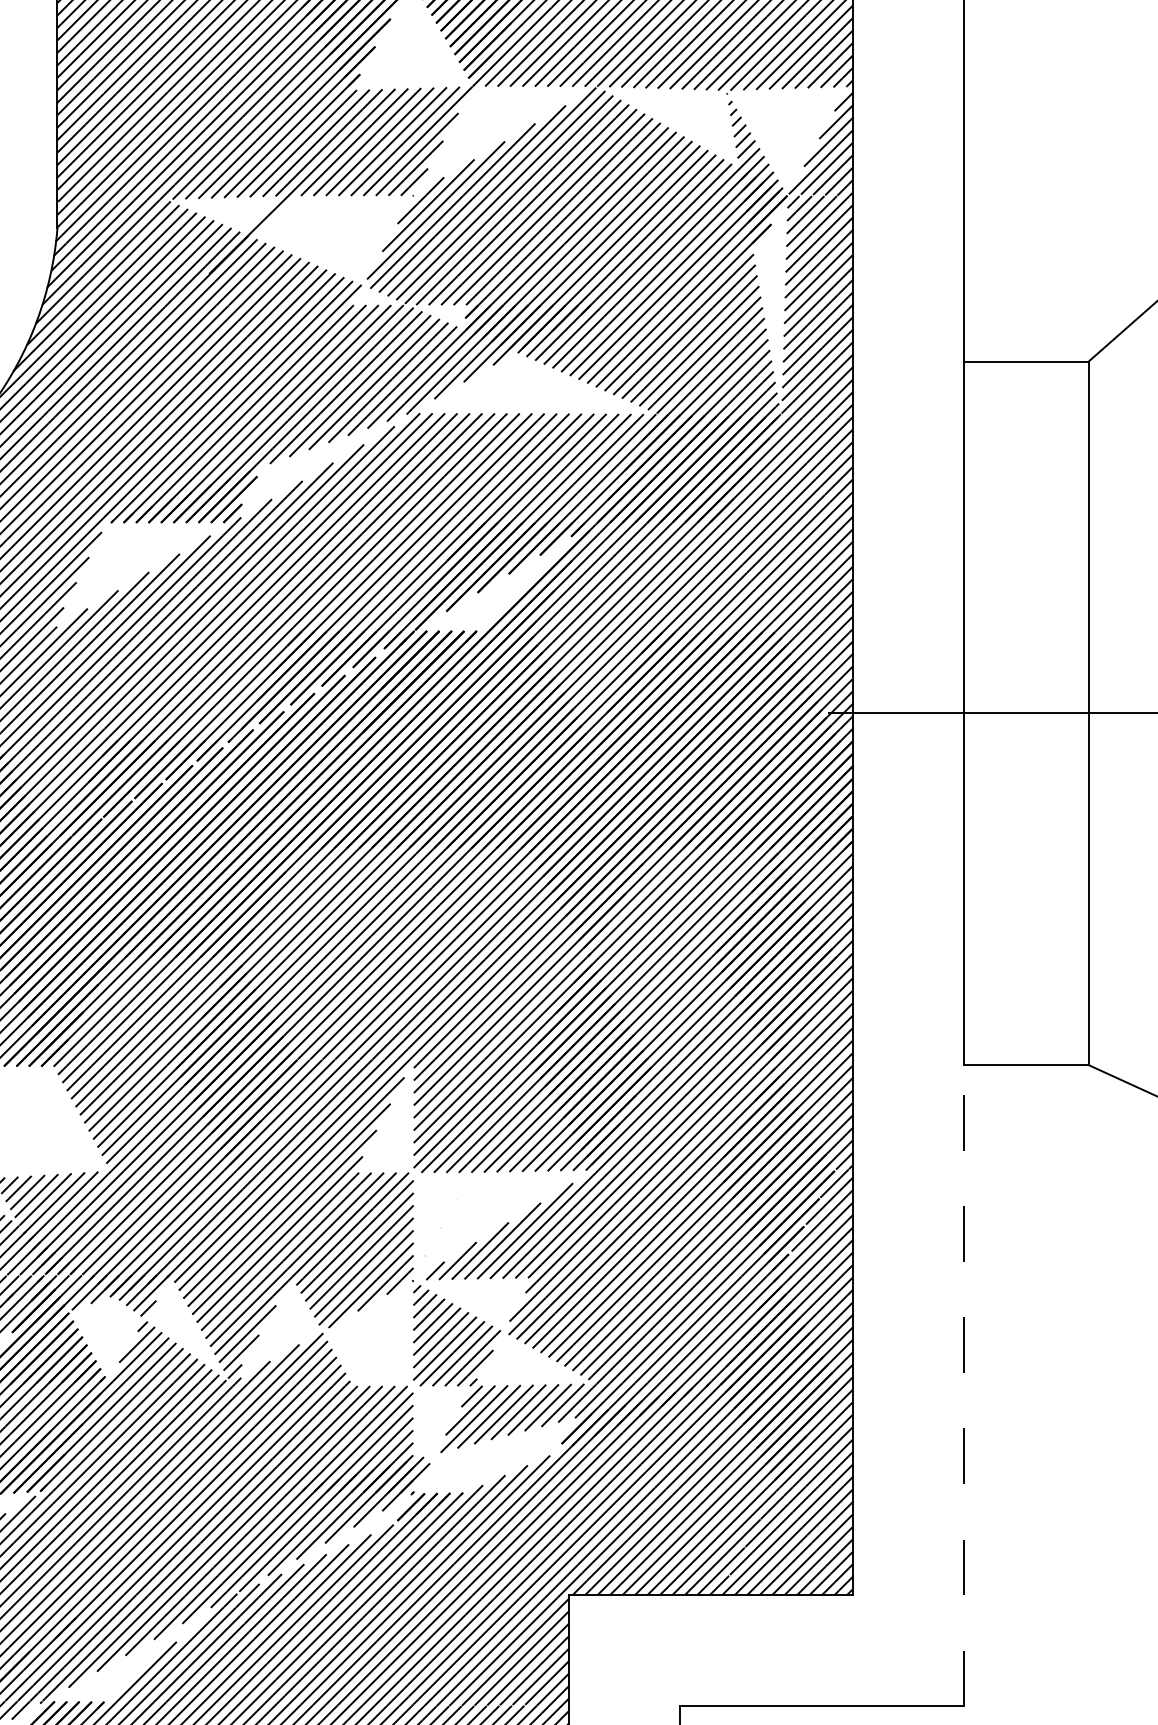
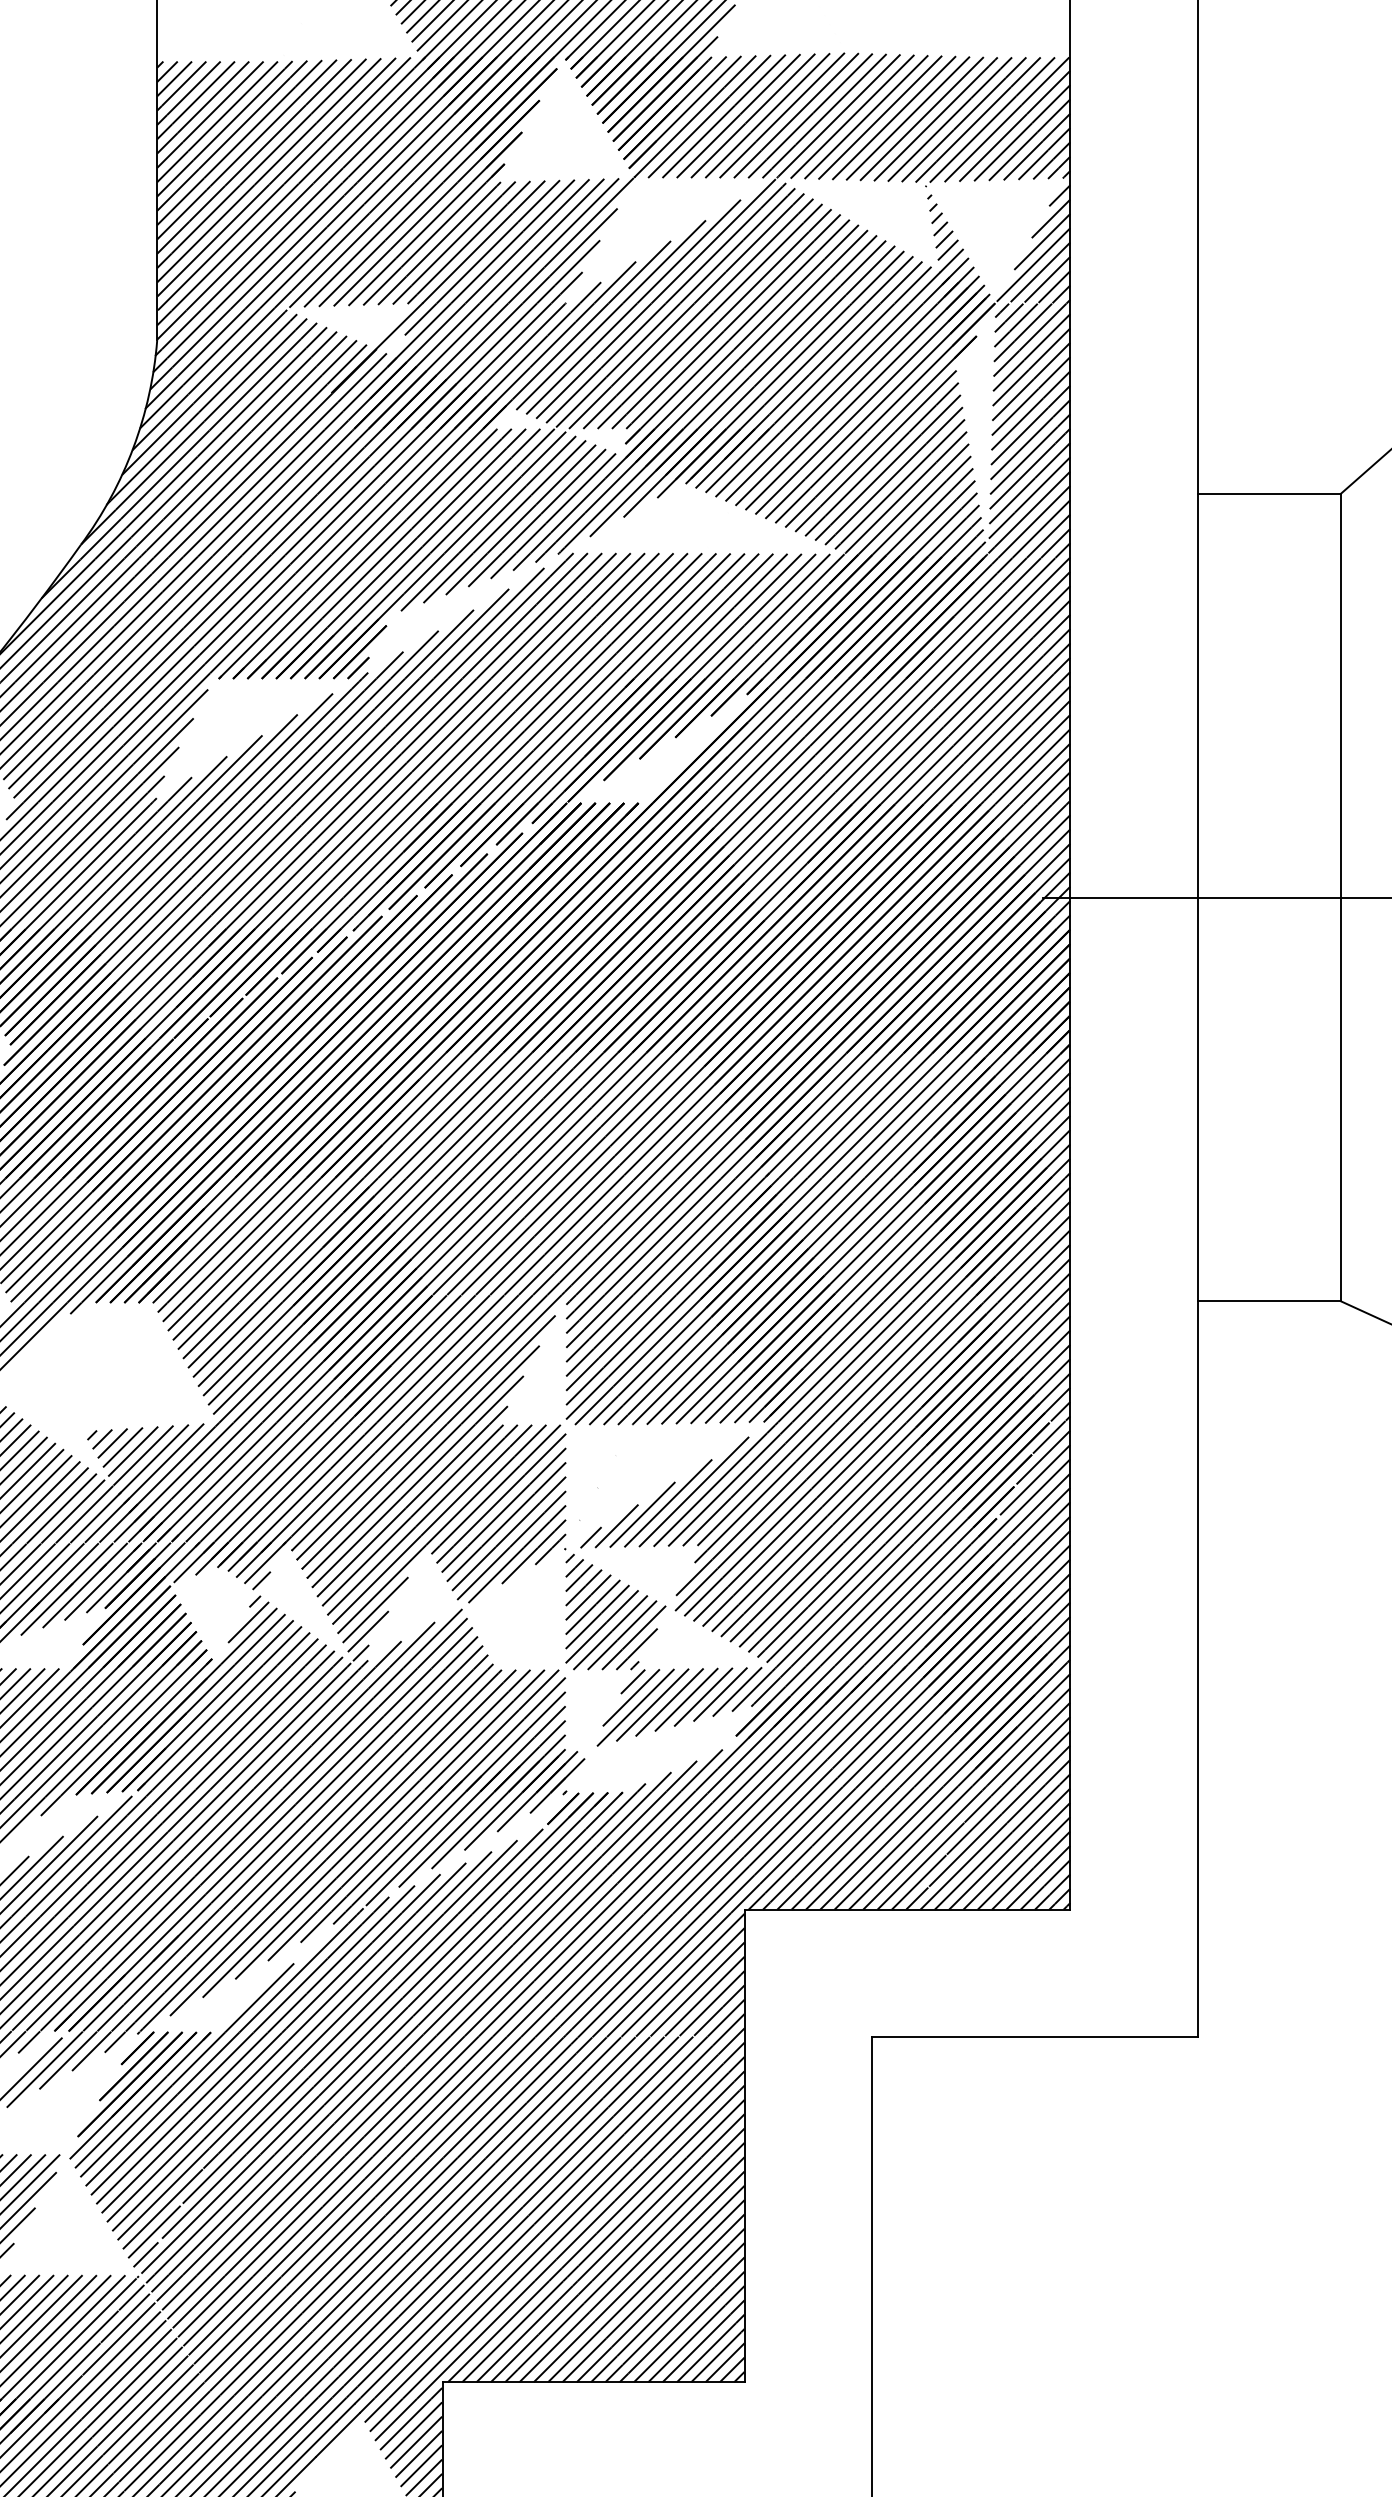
hatch: (320, 249) -> (459, 365), added
line: (963, 1385) -> (1197, 1669), dashed -> solid

